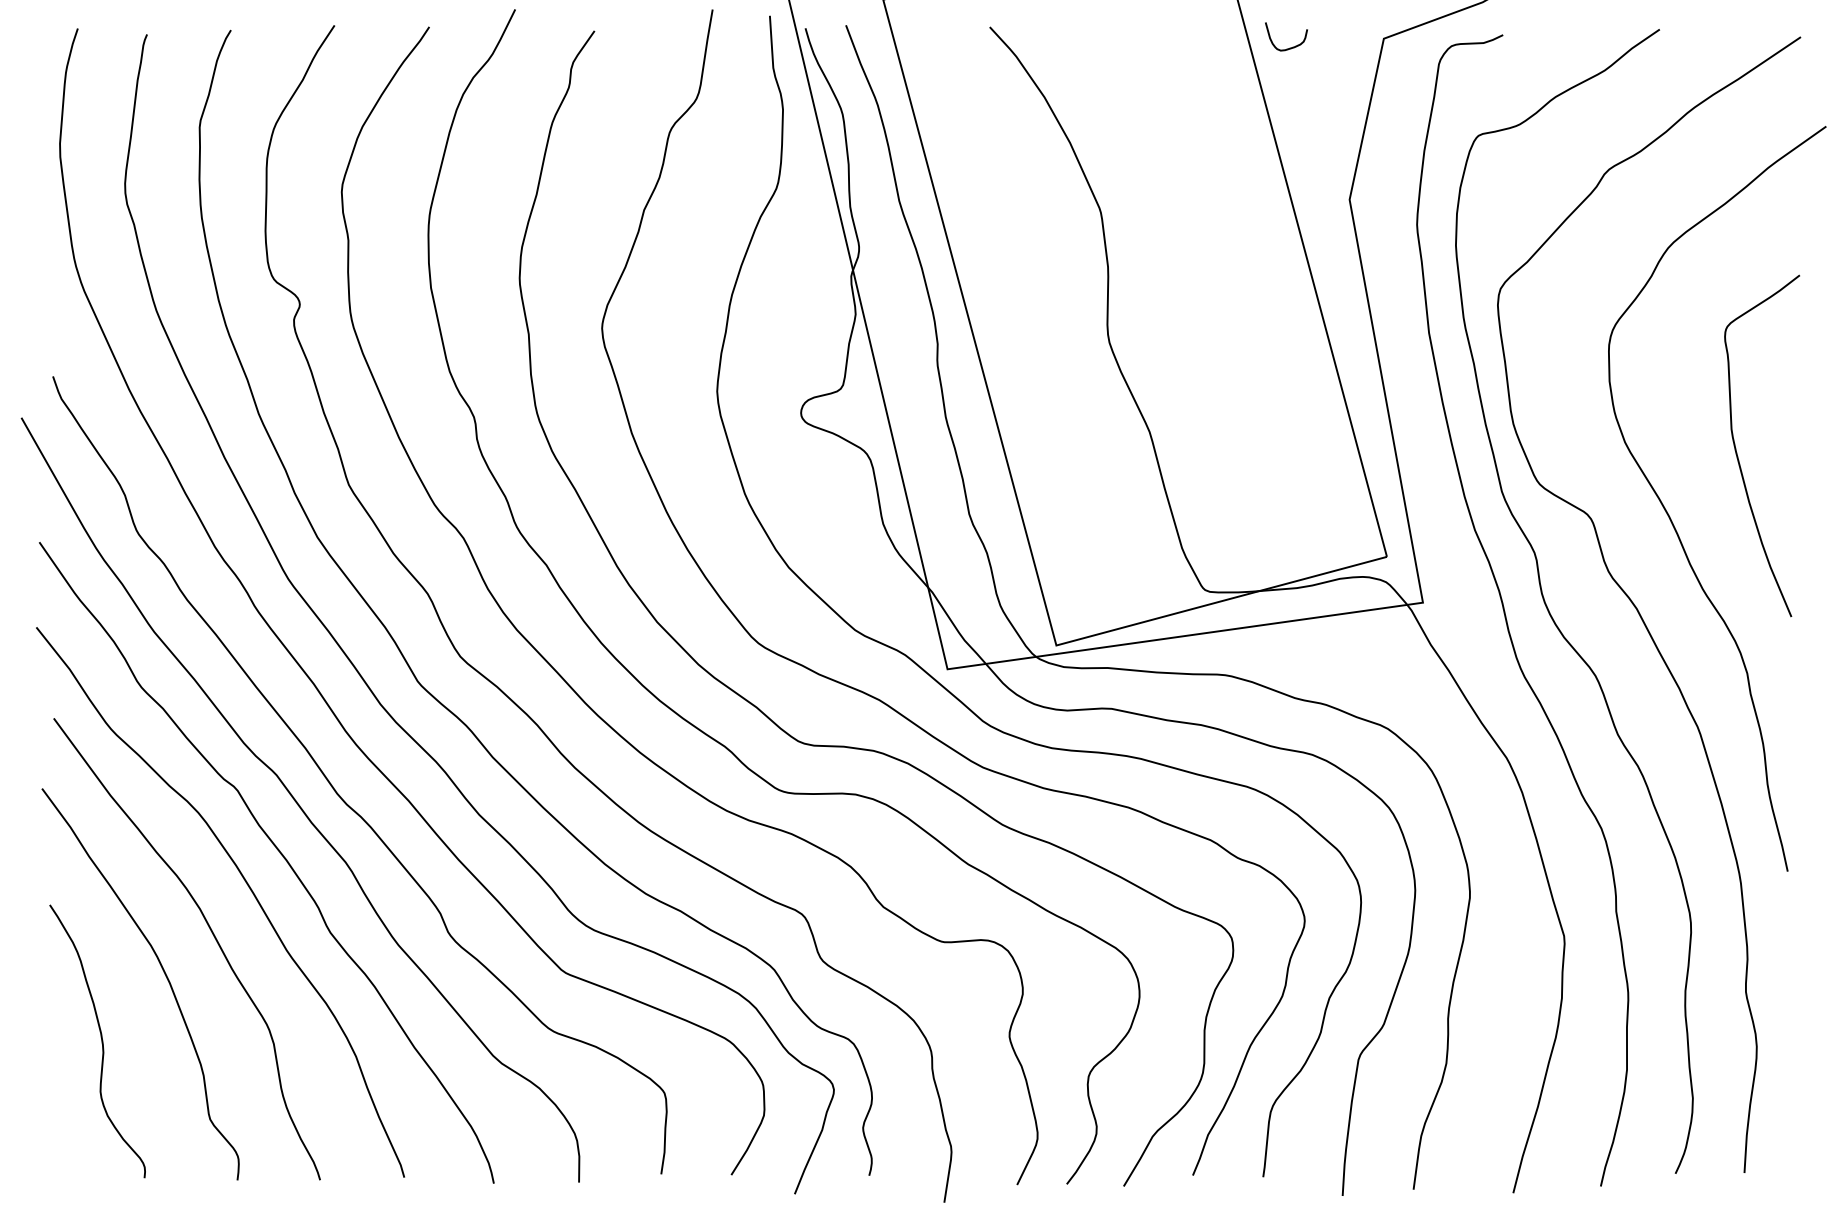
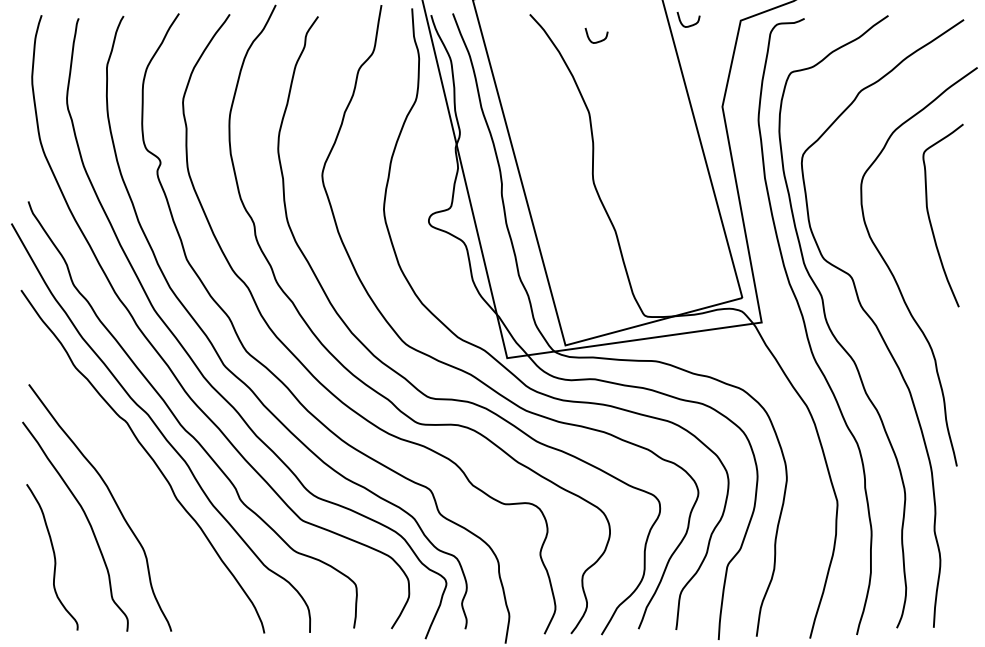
curve: (1119, 75) -> (599, 40), added
curve: (1738, 451) -> (930, 218), moved
curve: (245, 884) -> (131, 473), removed

